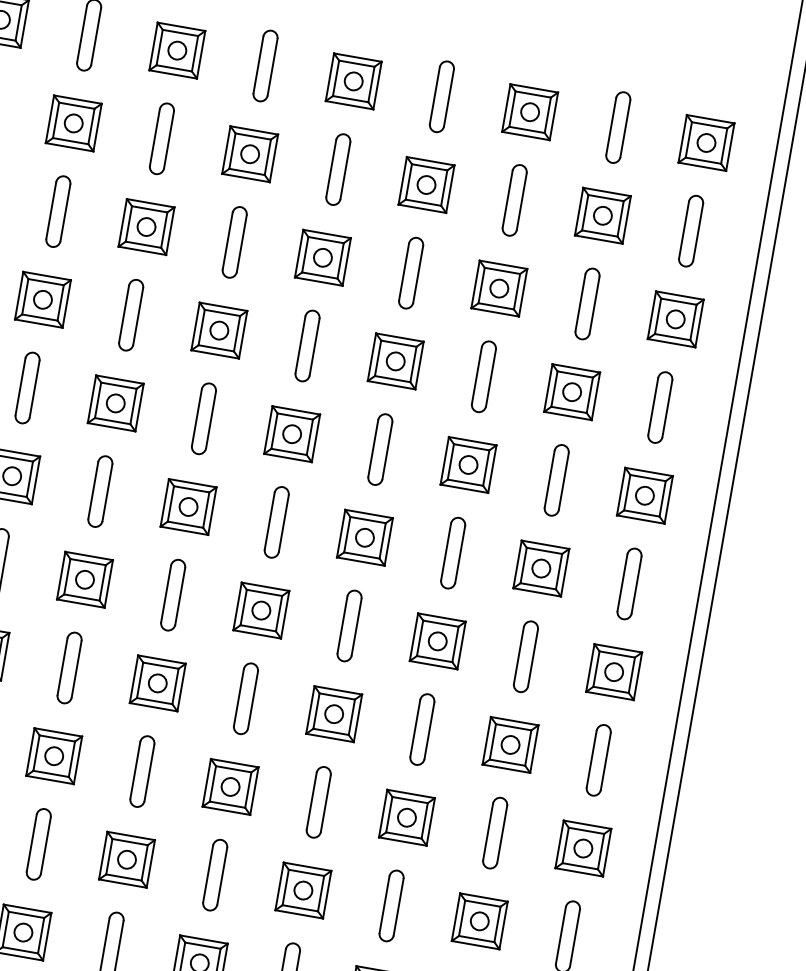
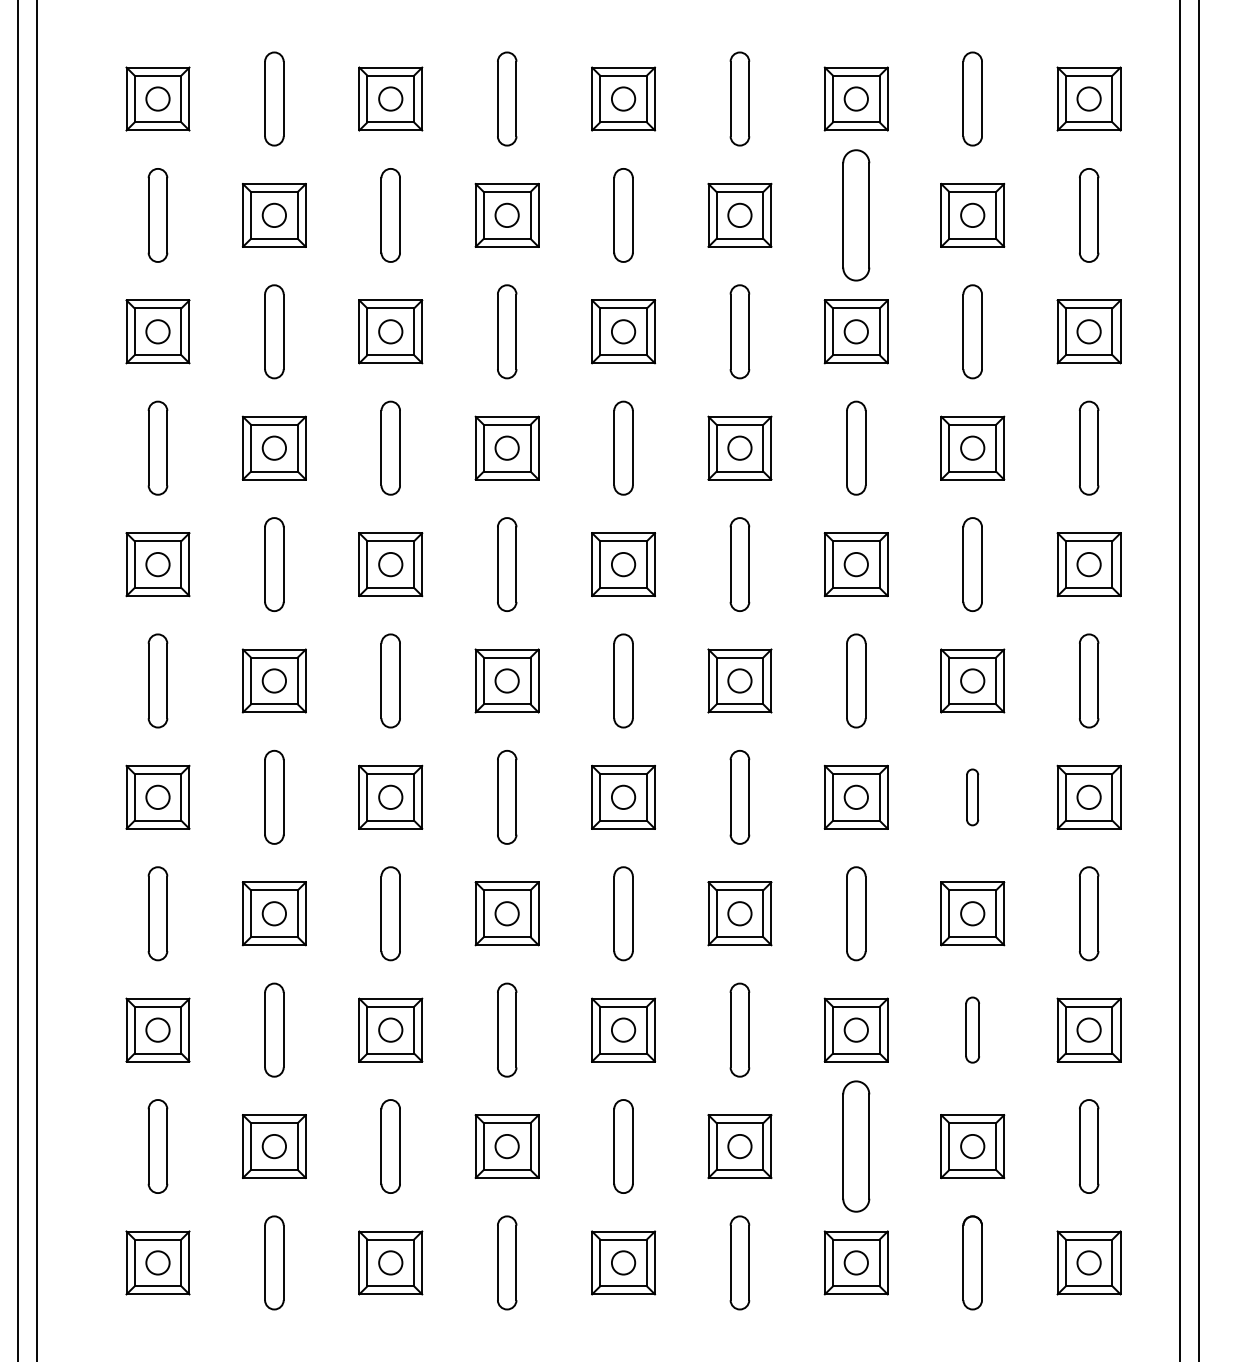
part: (514, 200) -> (856, 215), size x1.4
part: (525, 656) -> (972, 797), size x0.6
part: (495, 832) -> (972, 1029), size x0.7
part: (391, 905) -> (856, 1146), size x1.4

